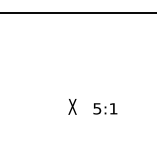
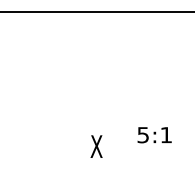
text: (105, 108) -> (154, 134), moved

